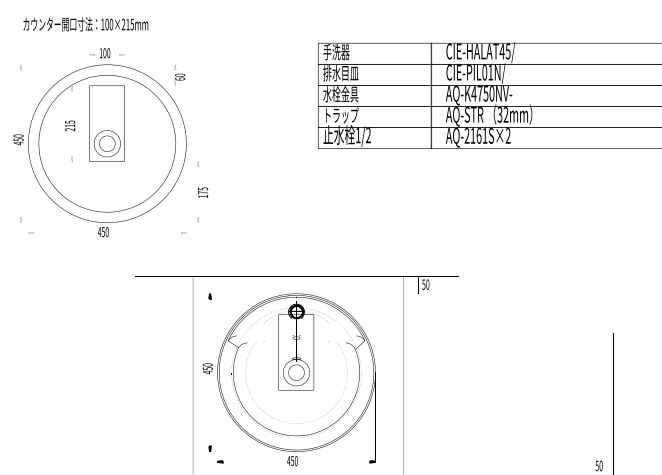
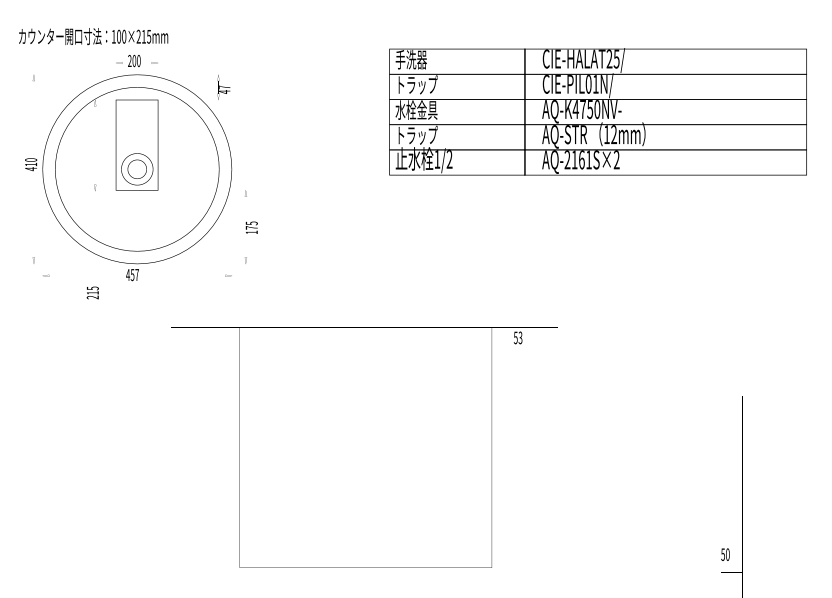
text: (85, 24) -> (93, 36), moved
text: (502, 51) -> (609, 58), CIE-HALAT45/ -> CIE-HALAT25/
text: (100, 52) -> (129, 60), 100 -> 200
text: (340, 72) -> (416, 84), 排水目皿 -> トラップ
text: (180, 77) -> (224, 89), 60 -> 47
text: (499, 114) -> (606, 134), 32mm -> 12mm
text: (69, 125) -> (92, 292), moved
text: (18, 139) -> (31, 164), 450 -> 410
text: (106, 232) -> (136, 275), 450 -> 457
text: (427, 284) -> (520, 337), 50 -> 53
part: (288, 379) -> (354, 451), removed

